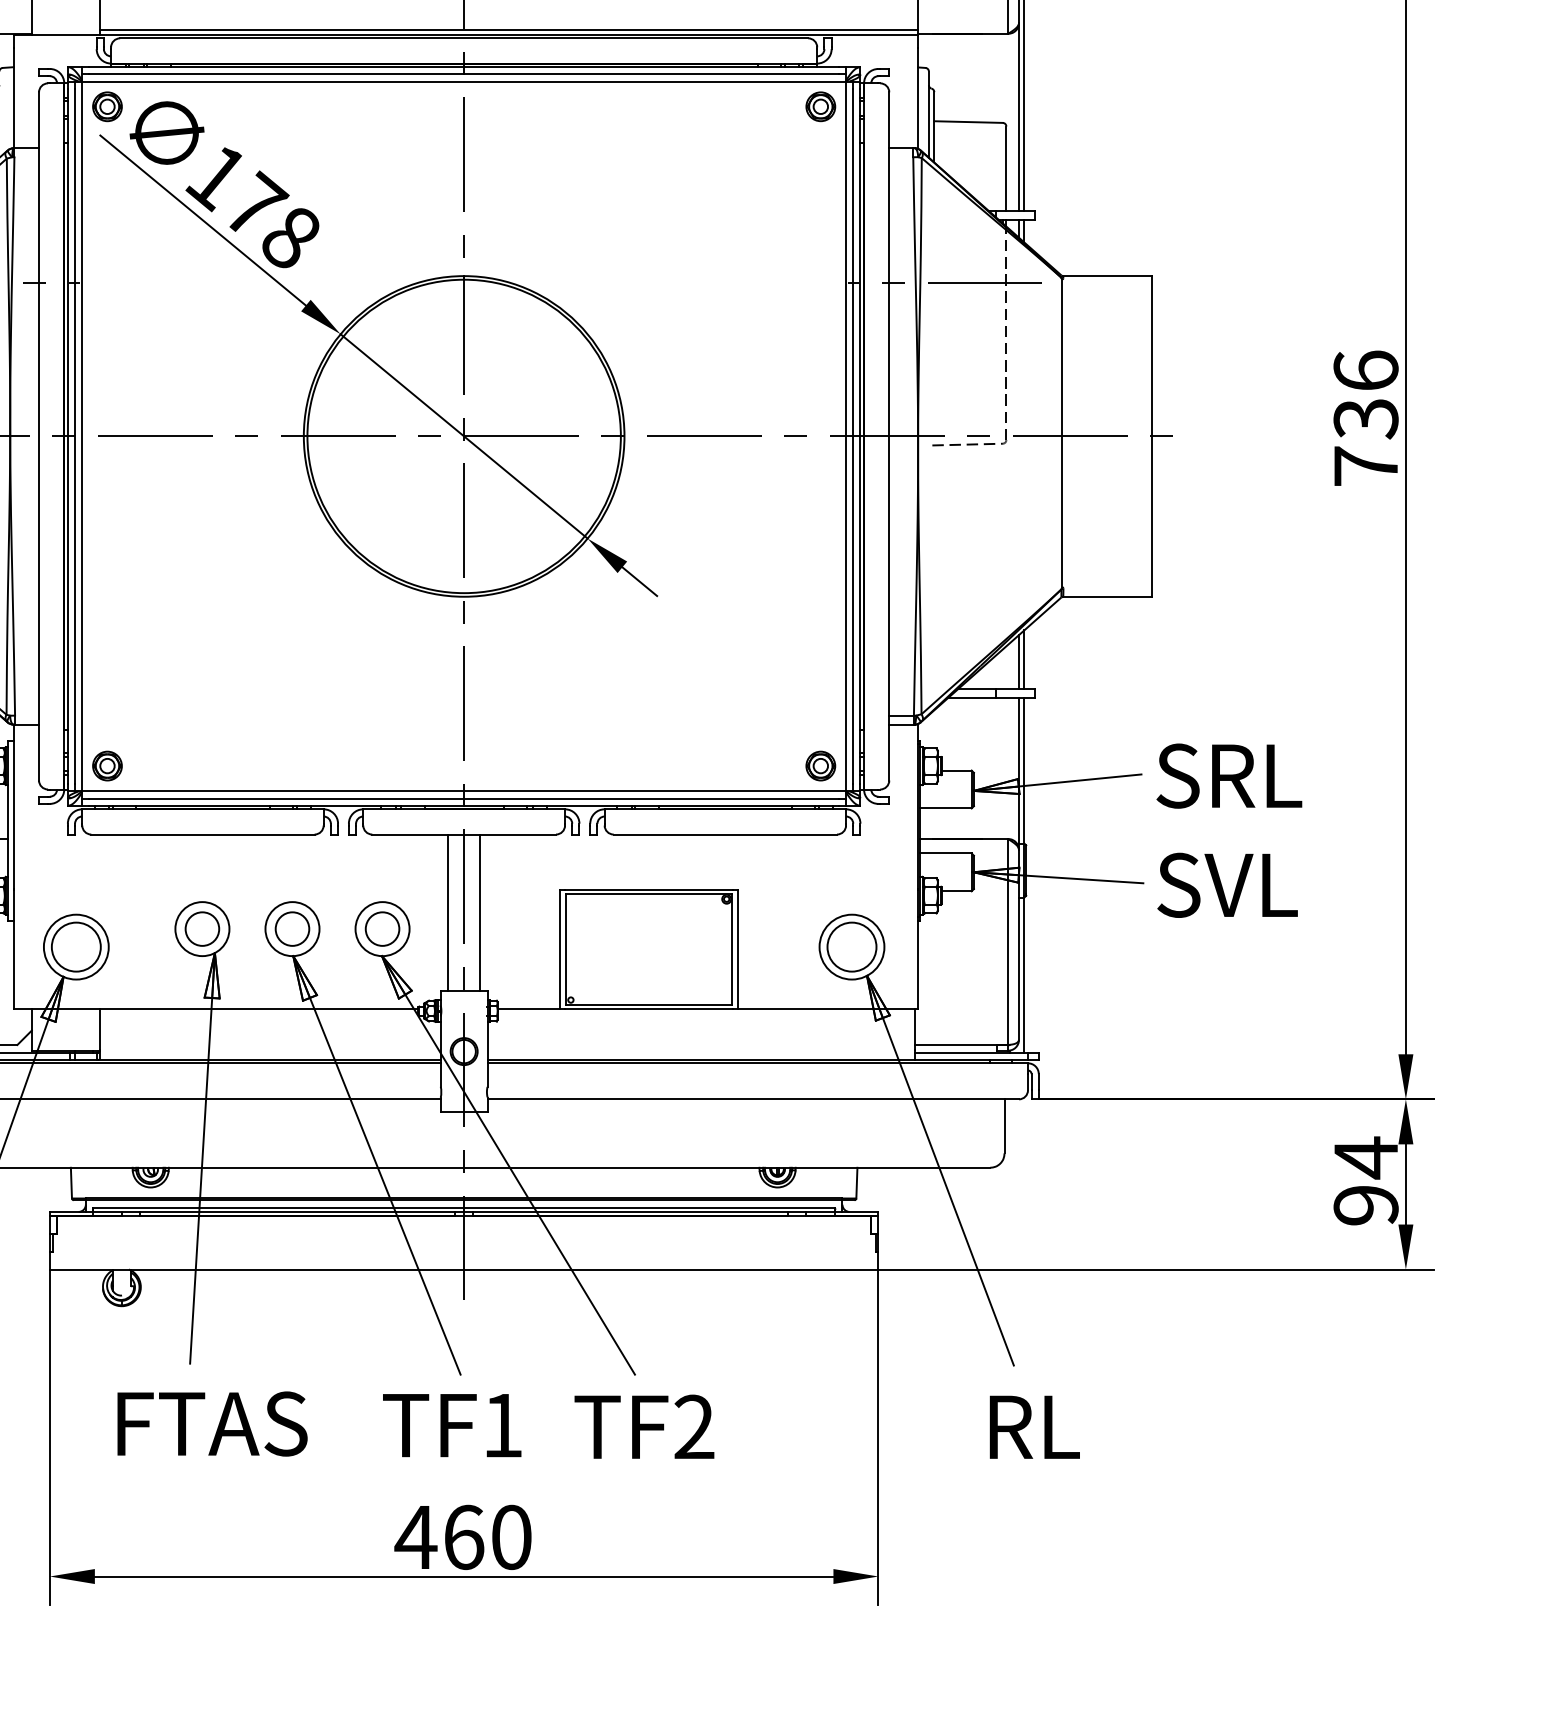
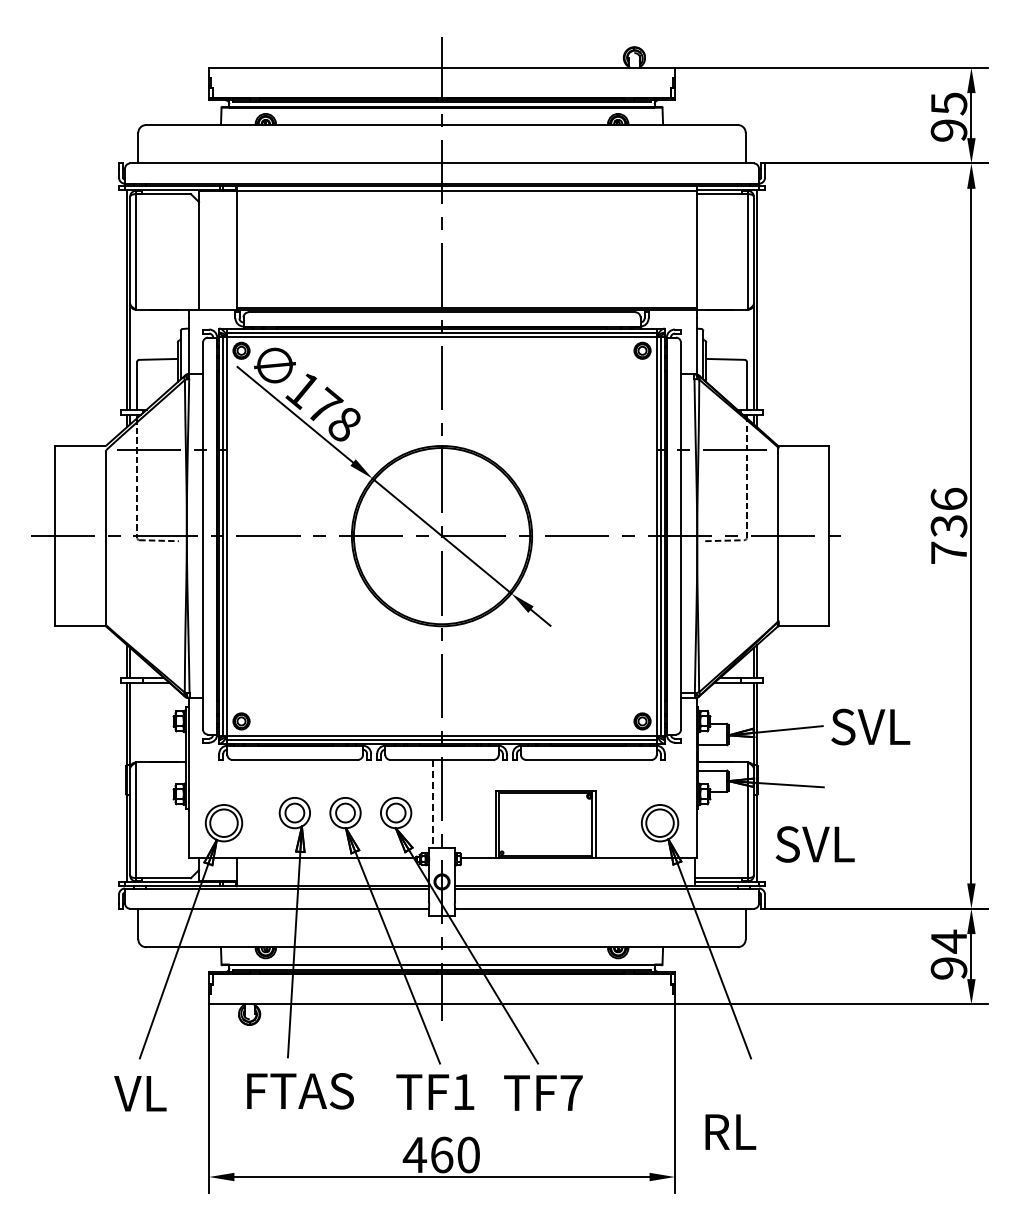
text: (1253, 775) -> (885, 726), SRL -> SVL
text: (1226, 885) -> (814, 844), moved
line: (481, 912) -> (451, 803), removed
line: (447, 913) -> (432, 804), solid -> dashed
text: (694, 1426) -> (571, 1092), TF2 -> TF7
text: (1034, 1426) -> (730, 1131), moved

